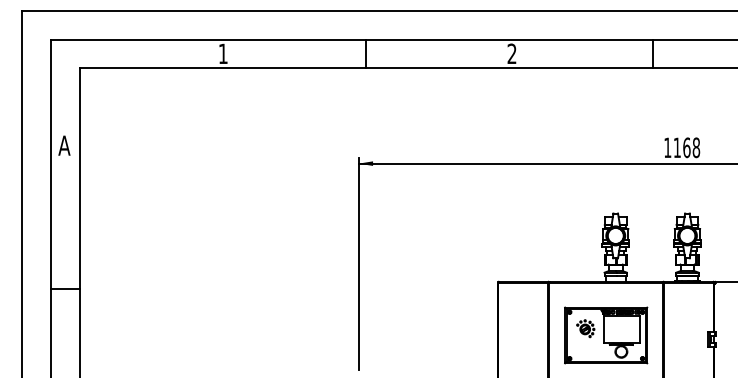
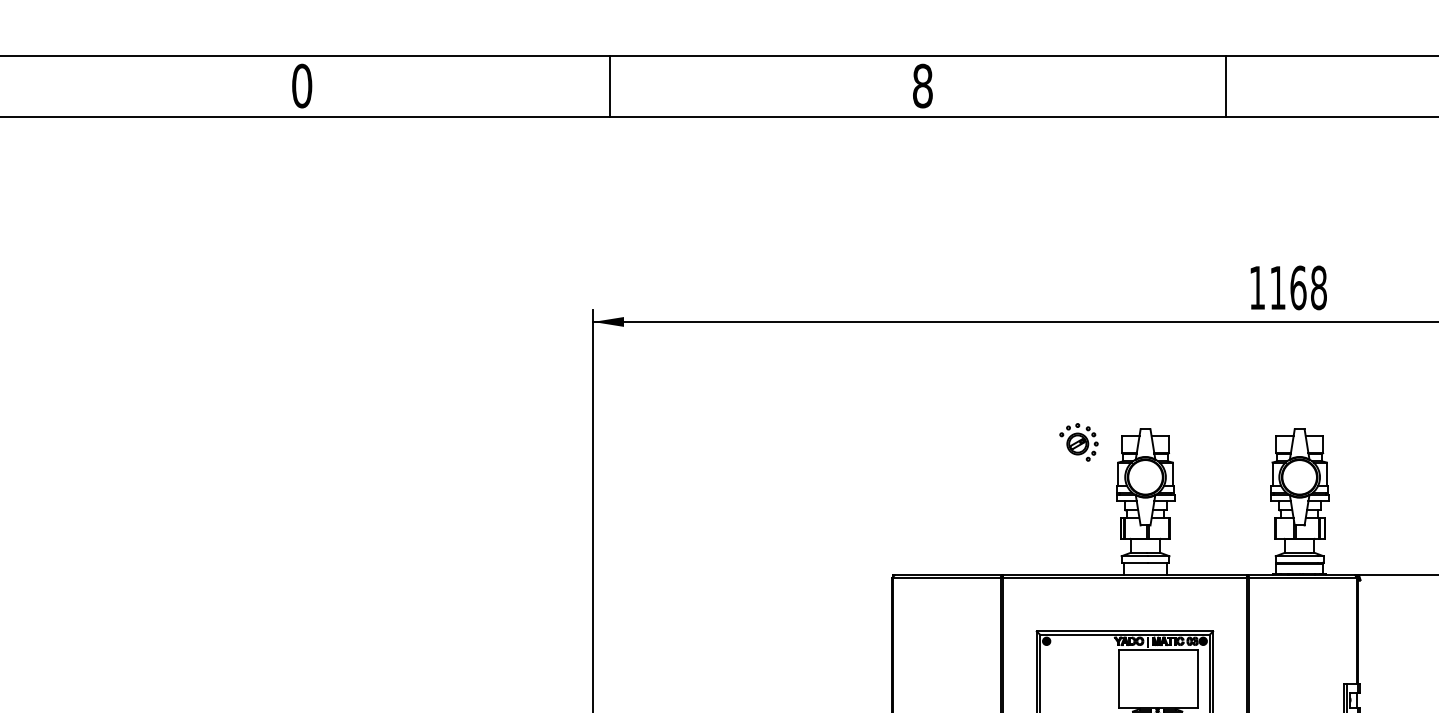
text: (222, 53) -> (300, 85), 1 -> 0
text: (511, 53) -> (921, 85), 2 -> 8
part: (585, 328) -> (1078, 441), moved

